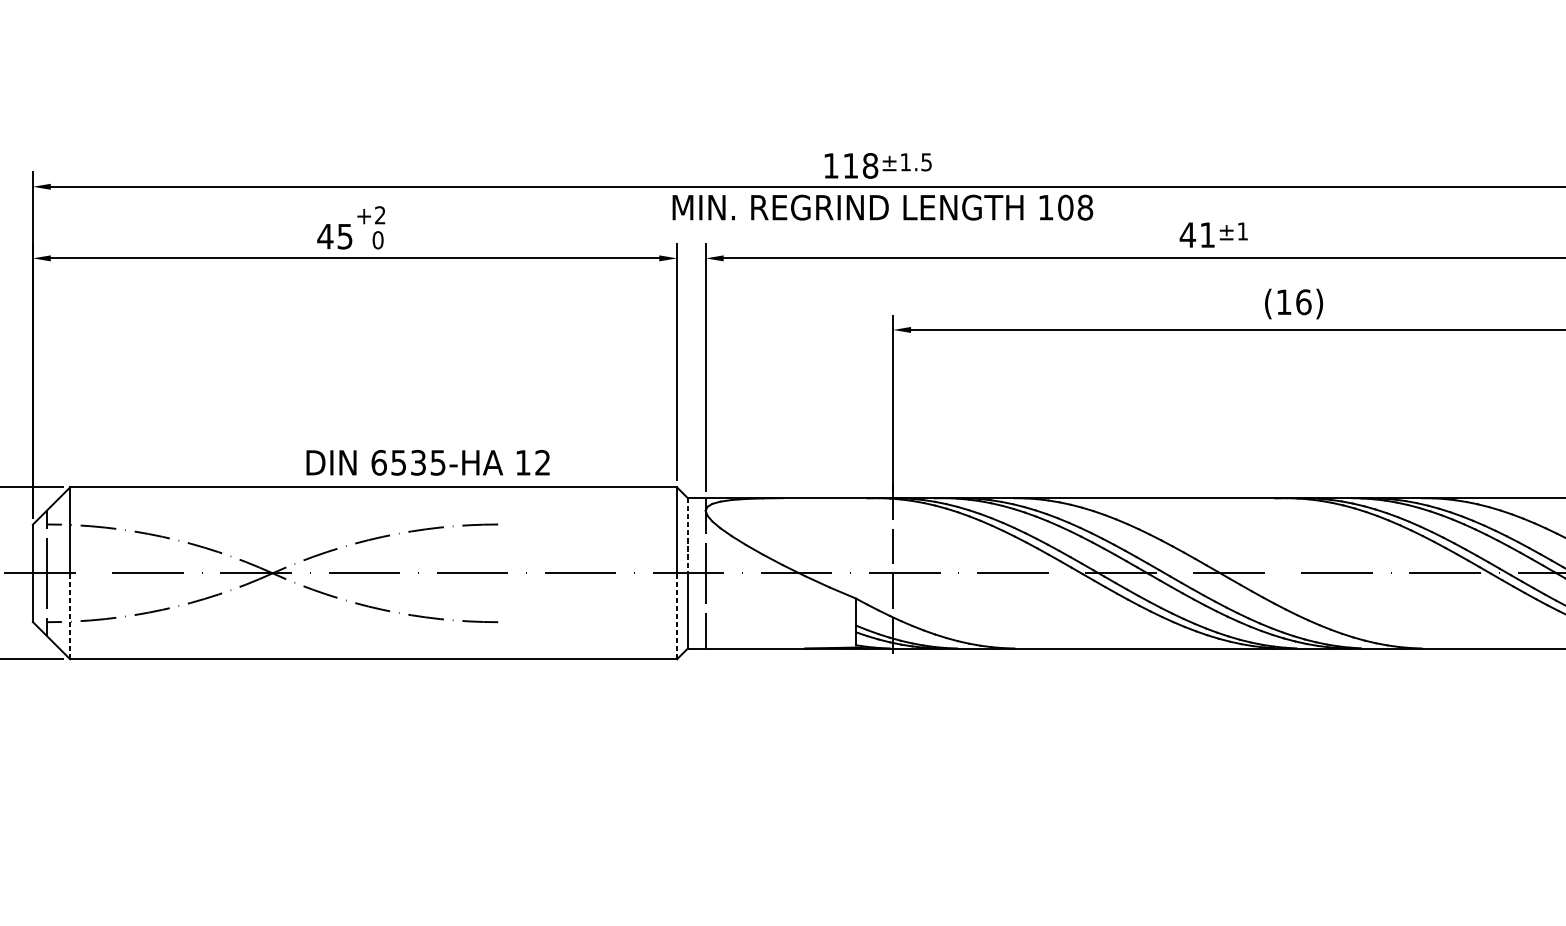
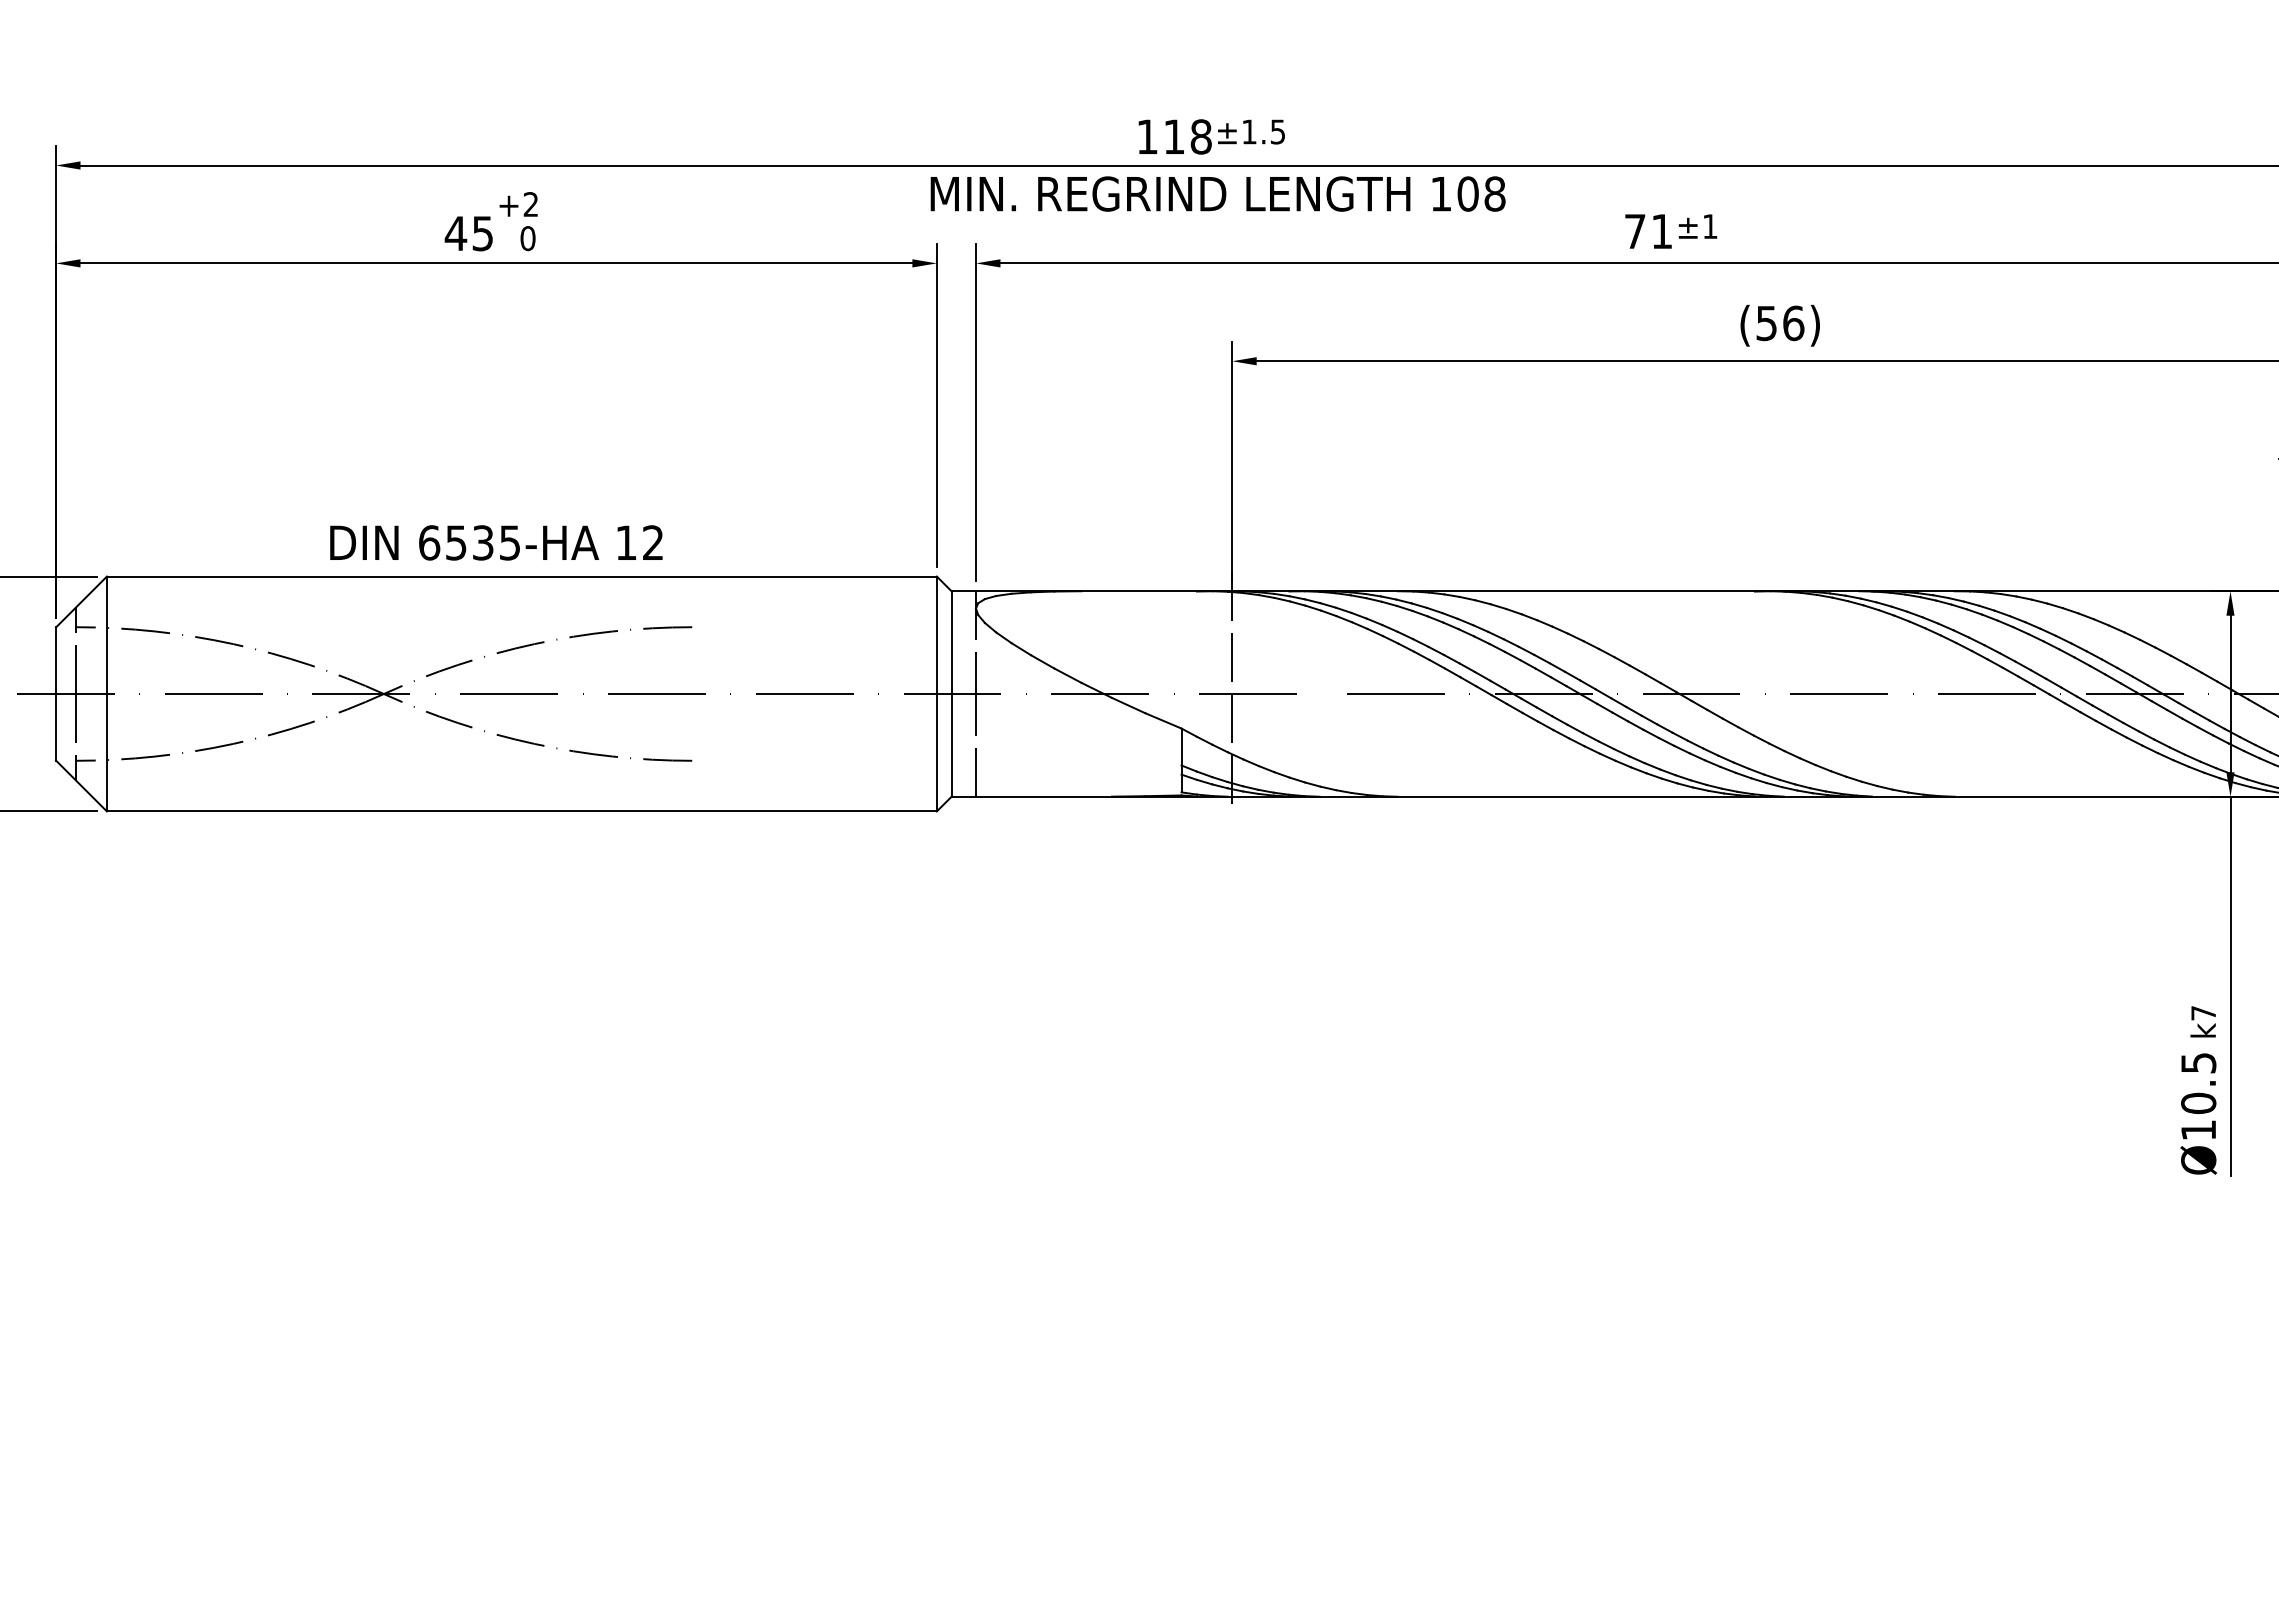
text: (1188, 235) -> (1635, 231), 41 -> 71
text: (1283, 302) -> (1766, 323), (16) -> (56)
text: (428, 462) -> (496, 542), moved
line: (687, 536) -> (951, 643), dashed -> solid
line: (69, 616) -> (106, 752), dashed -> solid
line: (676, 616) -> (936, 752), dashed -> solid

